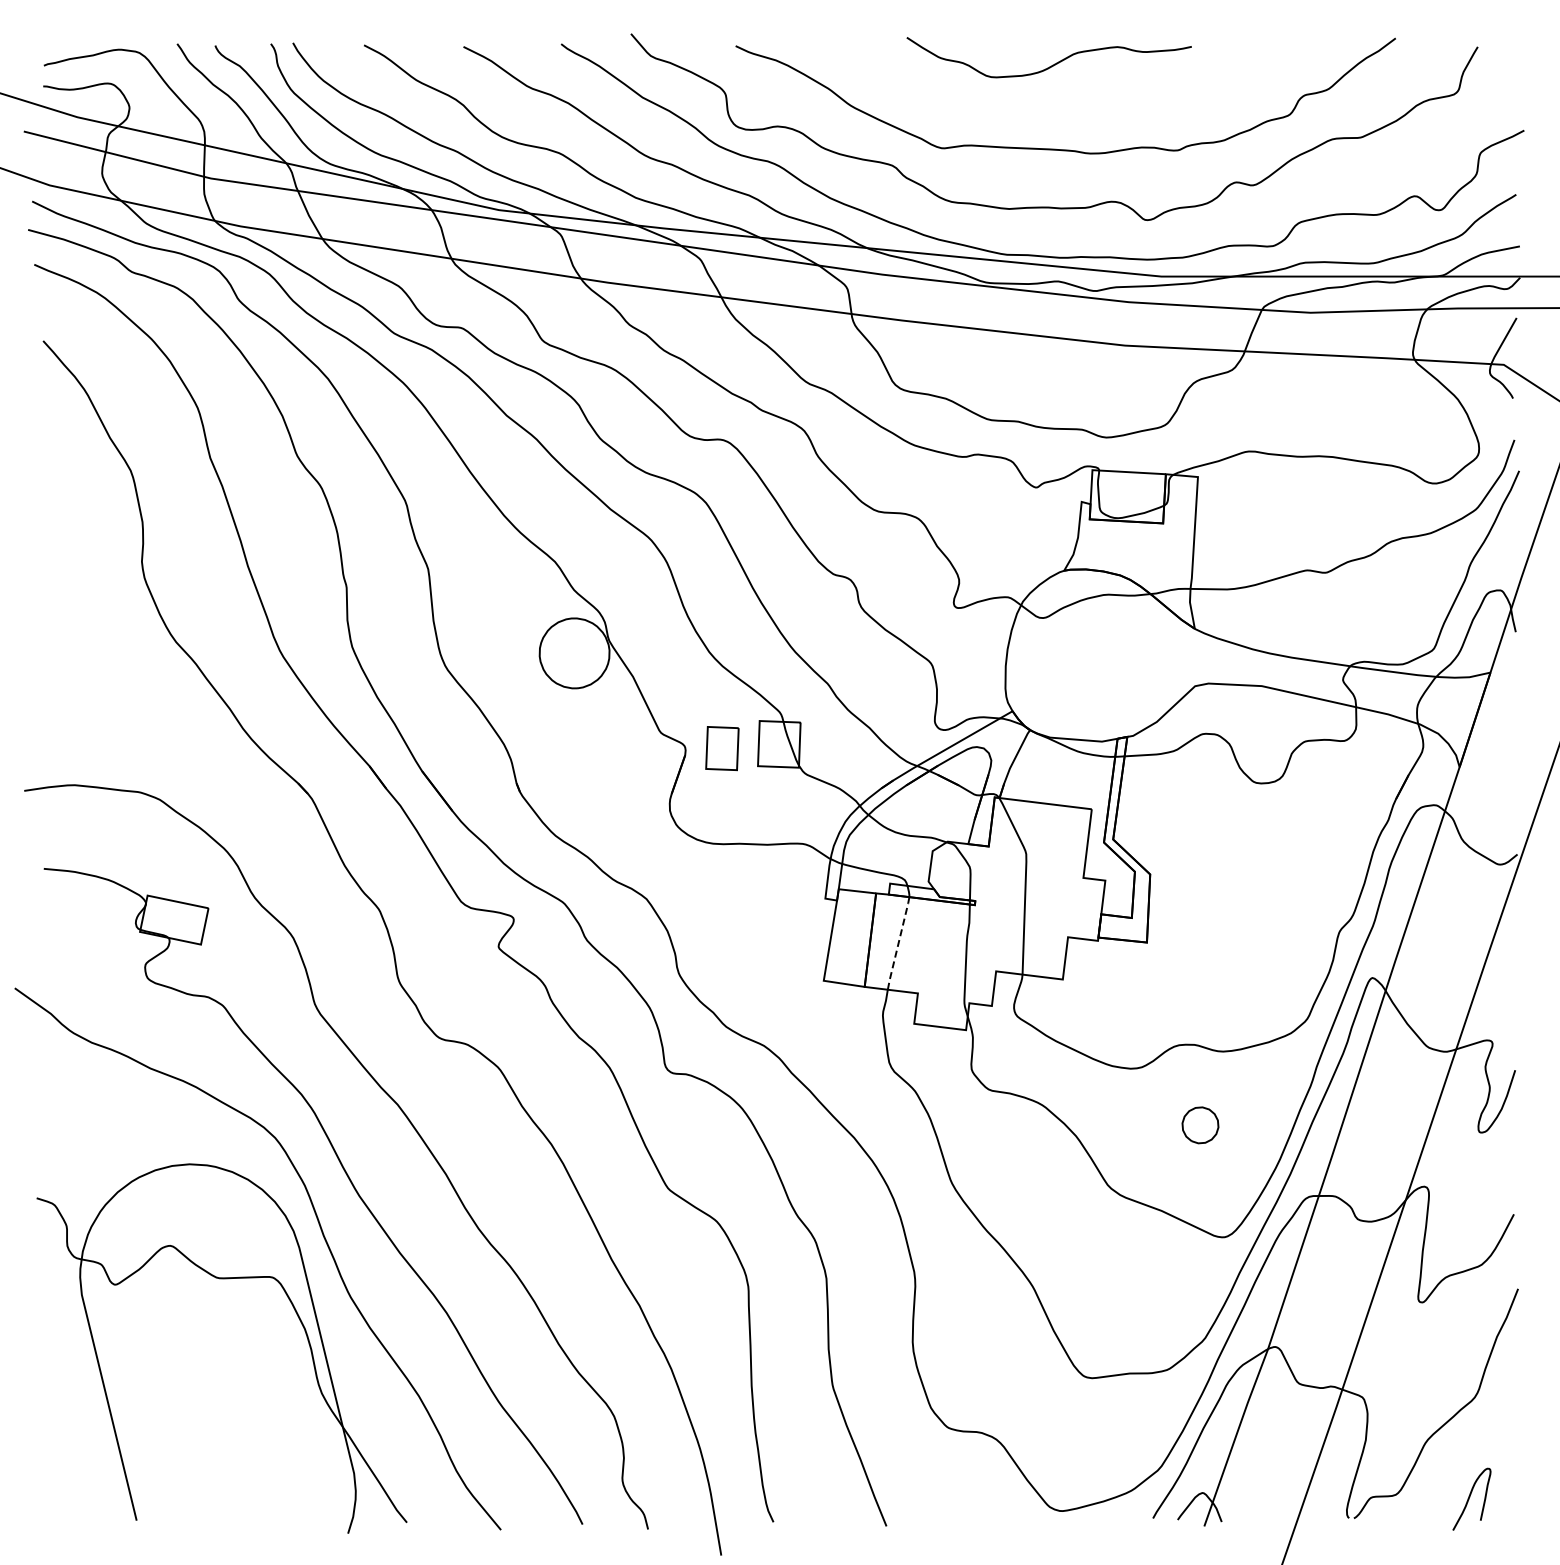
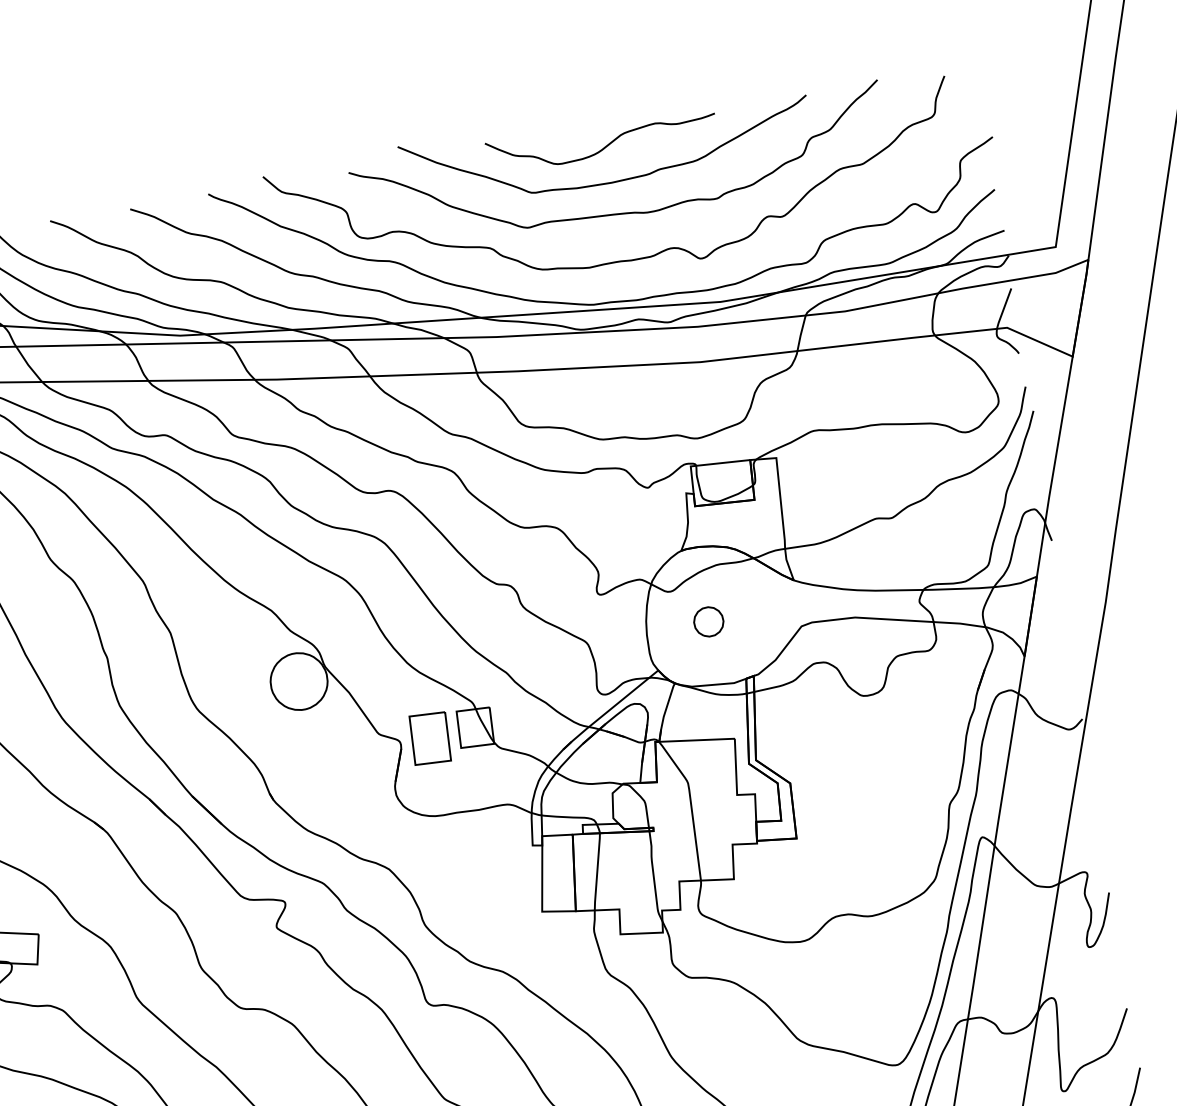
curve: (1062, 108) -> (619, 180), added
part: (722, 748) -> (430, 738), size x1.43
line: (898, 943) -> (597, 871), dashed -> solid
part: (1200, 1125) -> (708, 622), moved

